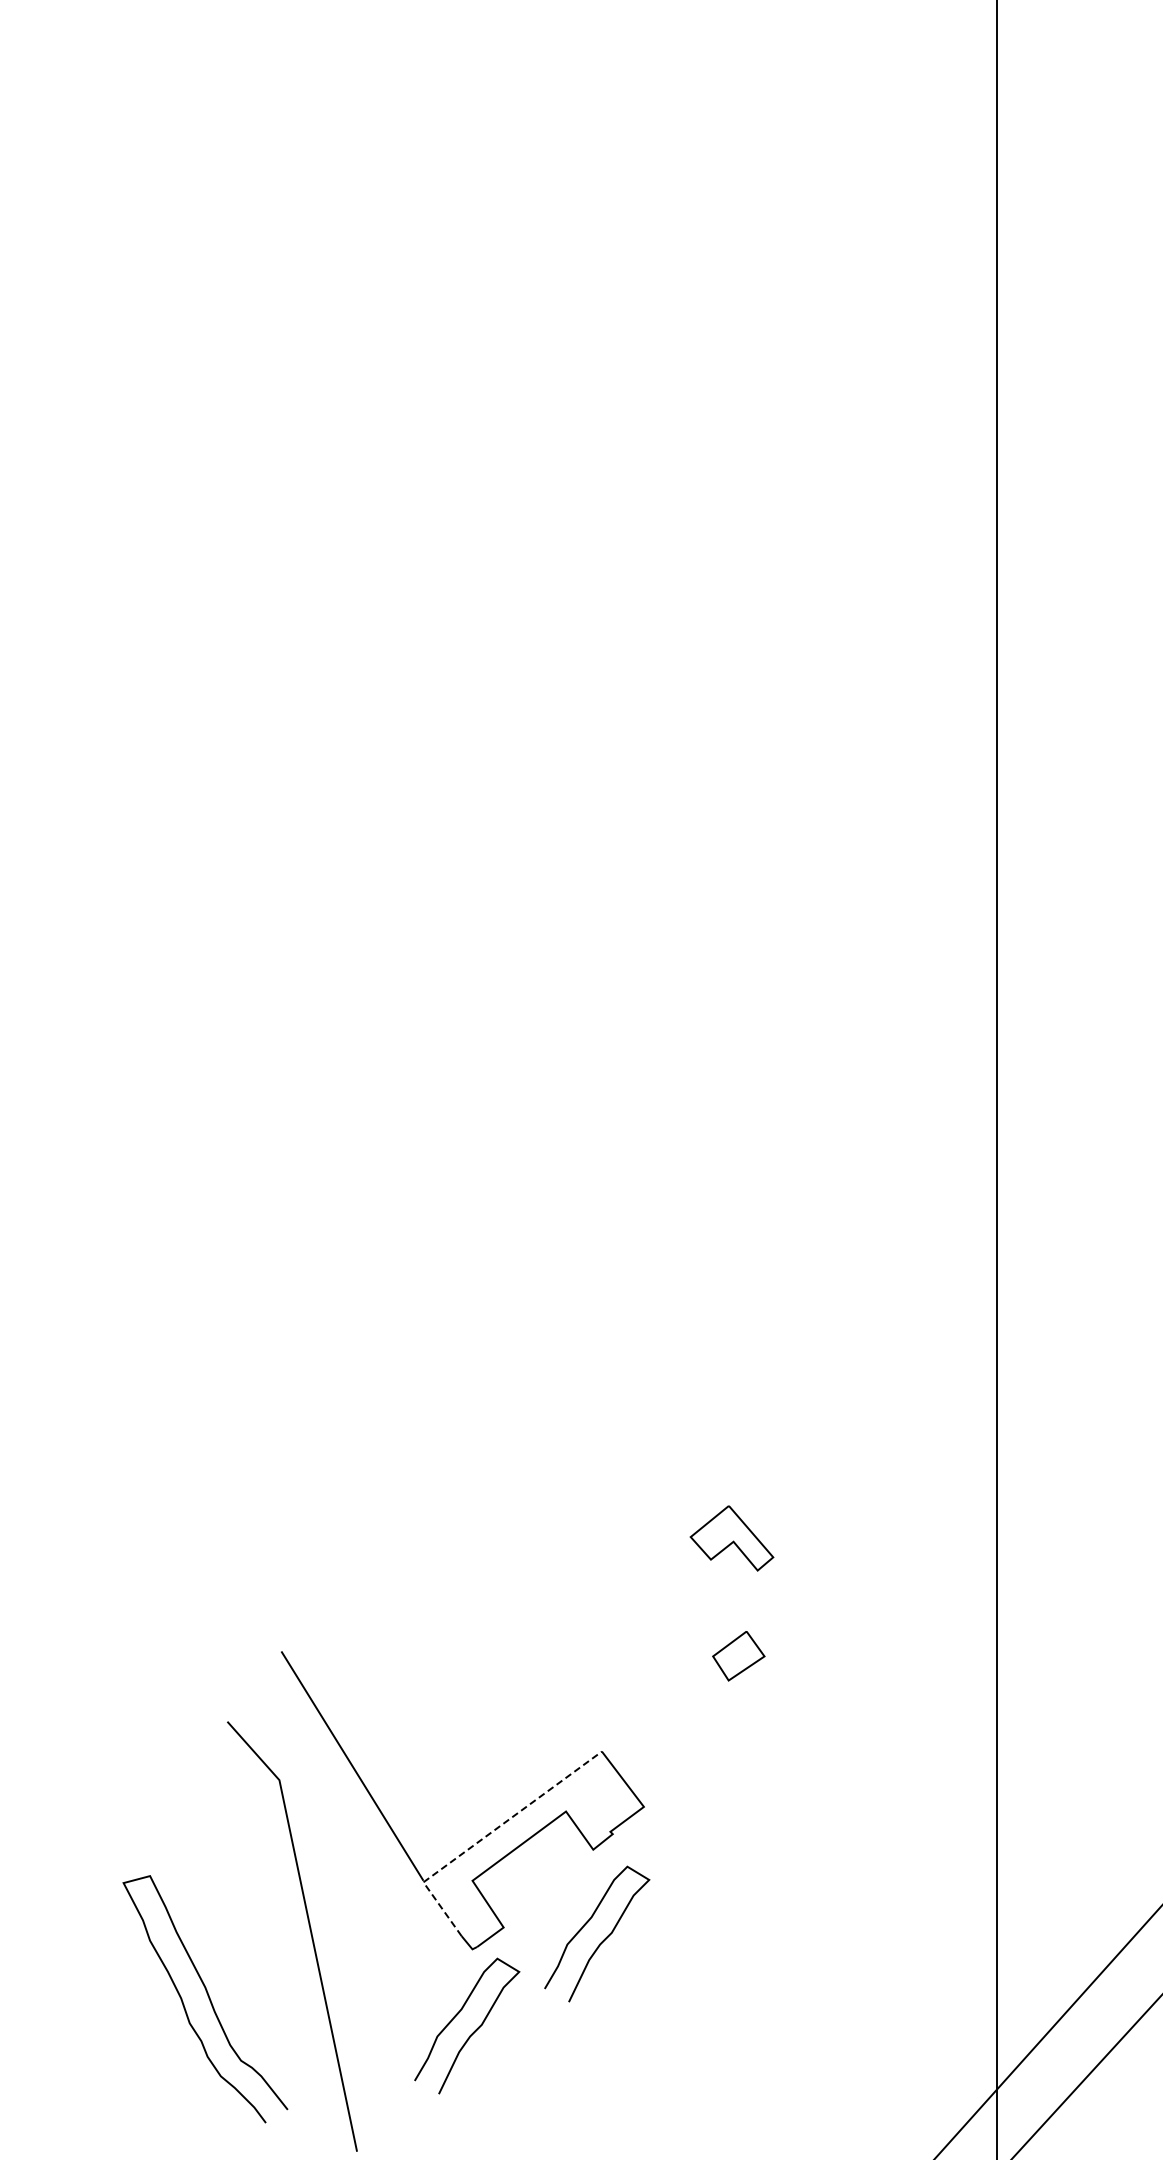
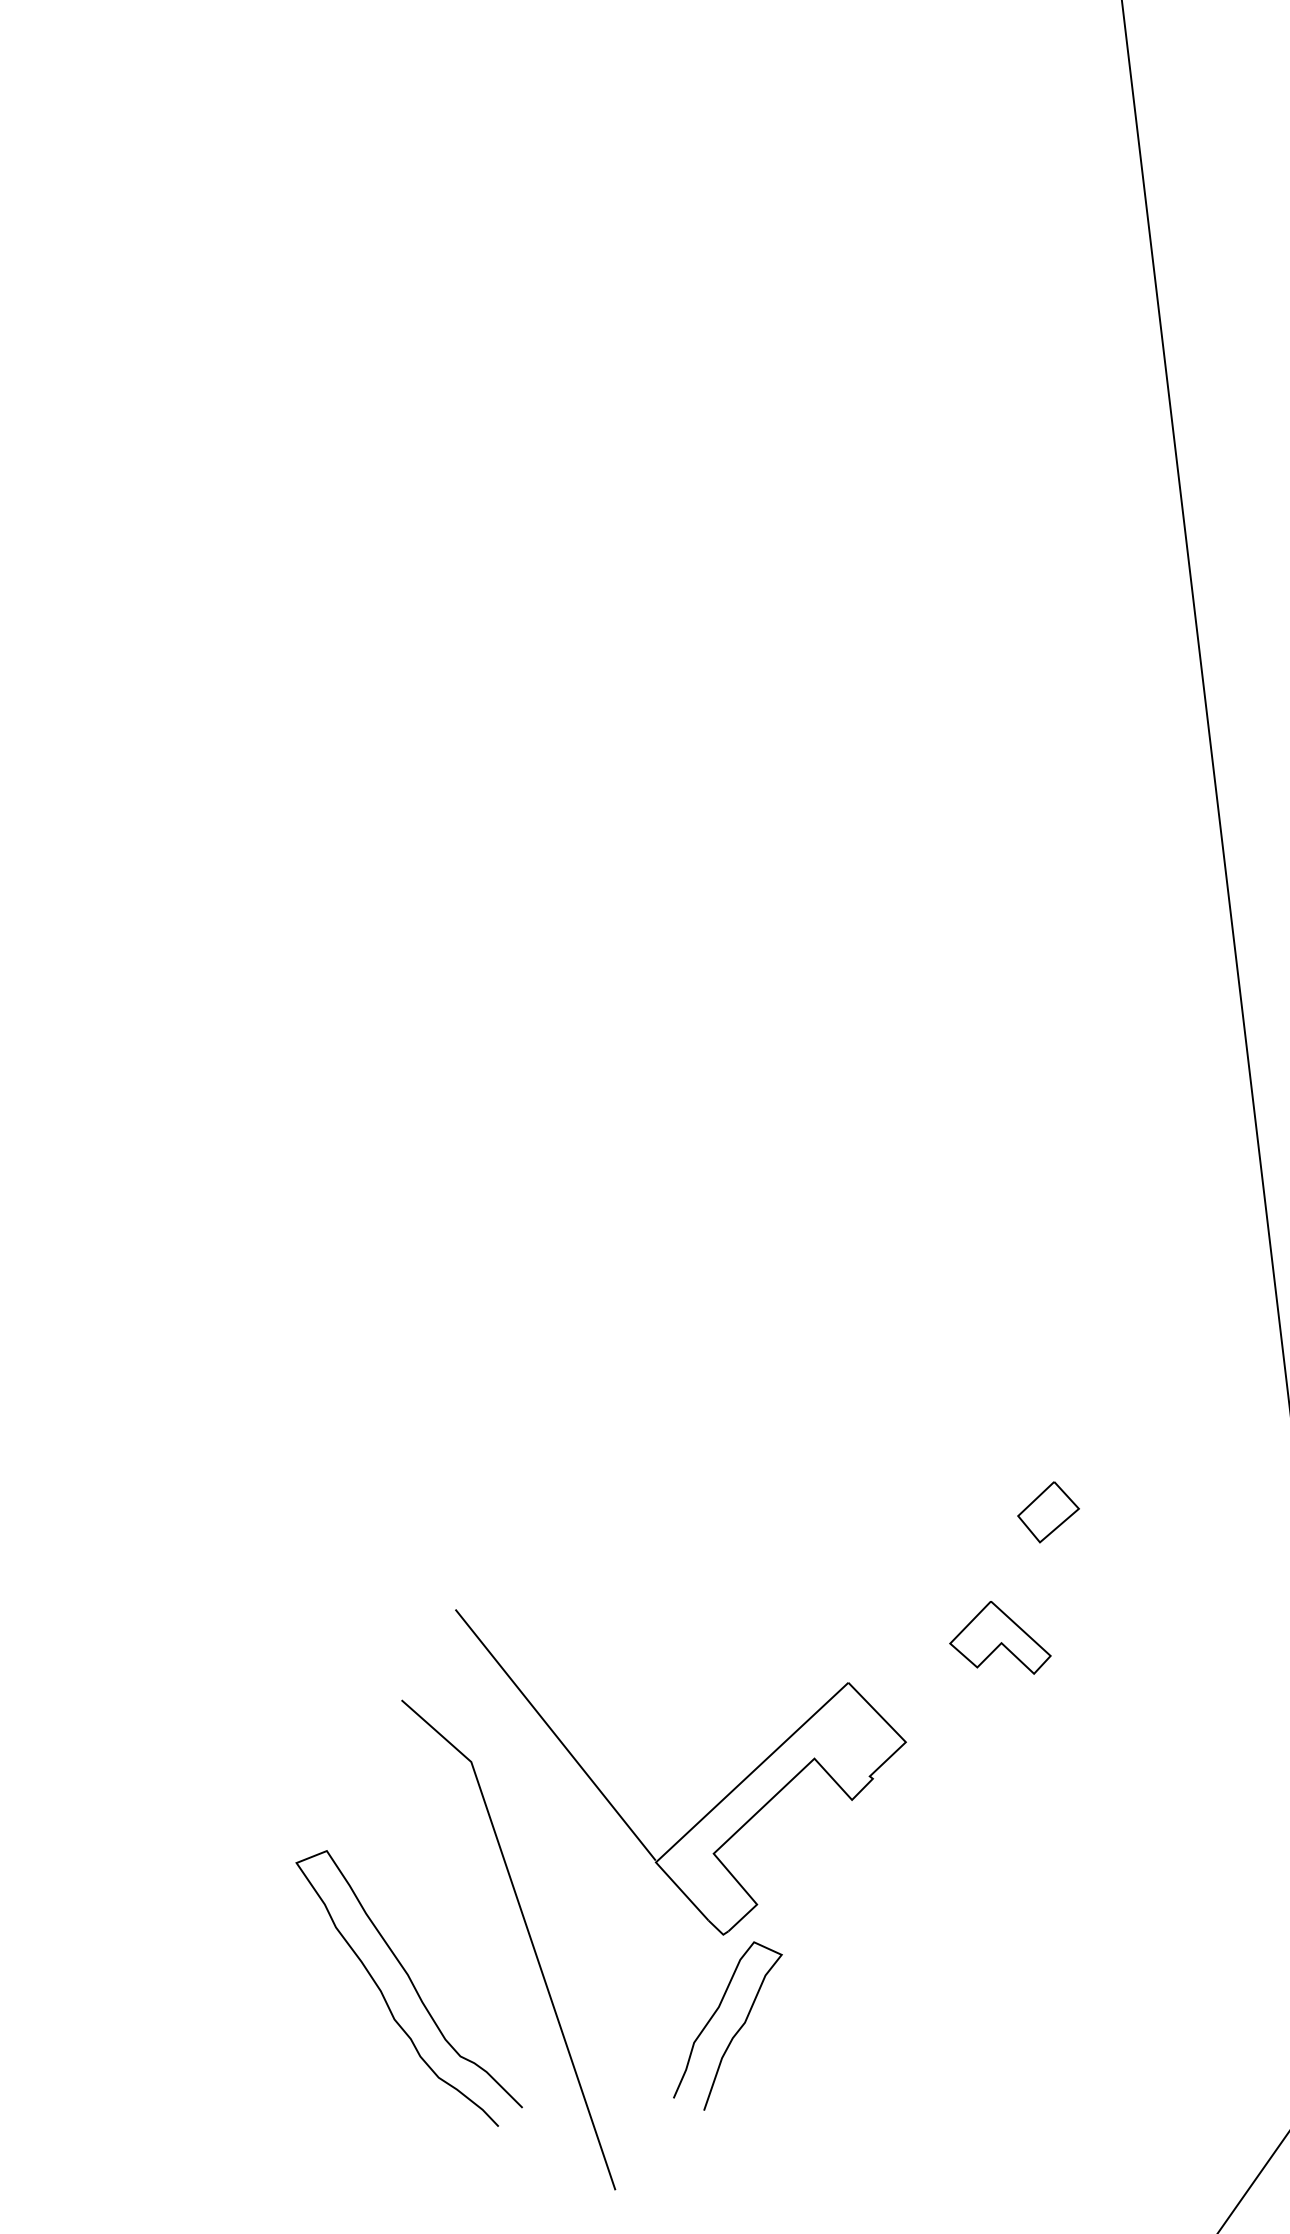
part: (731, 1538) -> (998, 1639), moved
part: (738, 1656) -> (1048, 1512), moved
line: (486, 1836) -> (723, 1799), dashed -> solid
curve: (603, 1939) -> (876, 1904), removed
curve: (208, 1998) -> (413, 1987), moved

